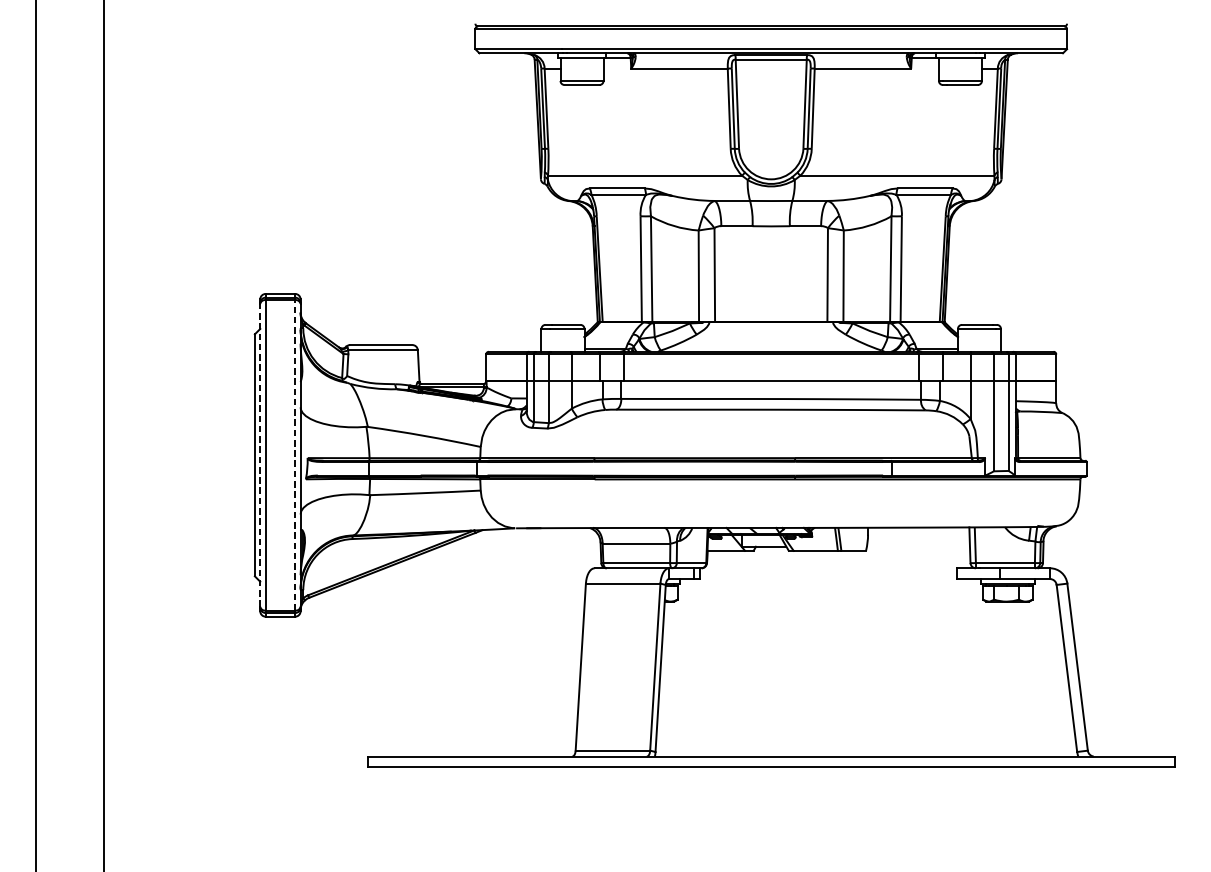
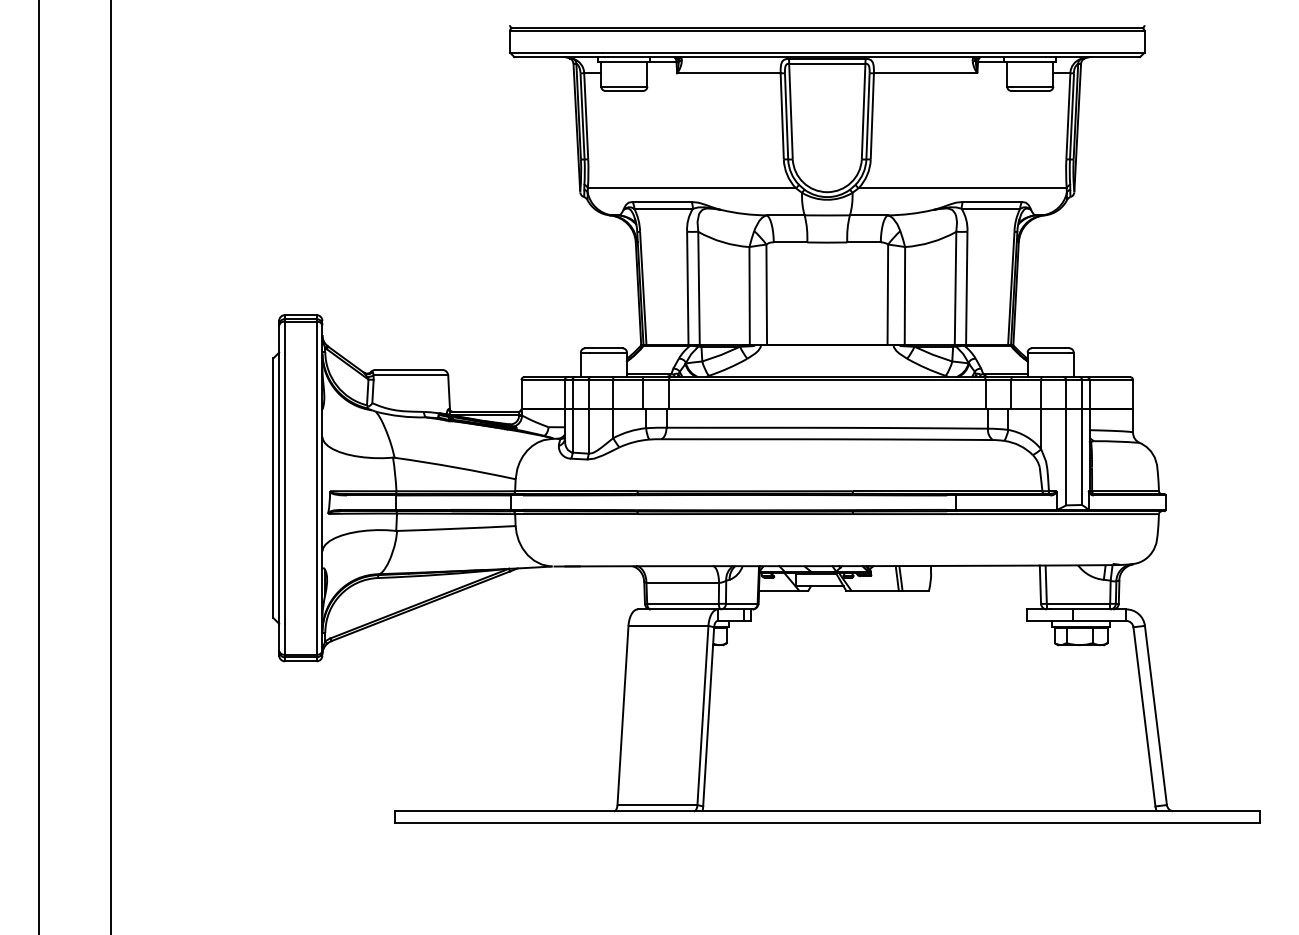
line: (260, 454) -> (279, 487), dashed -> solid
line: (295, 455) -> (316, 488), dashed -> solid

